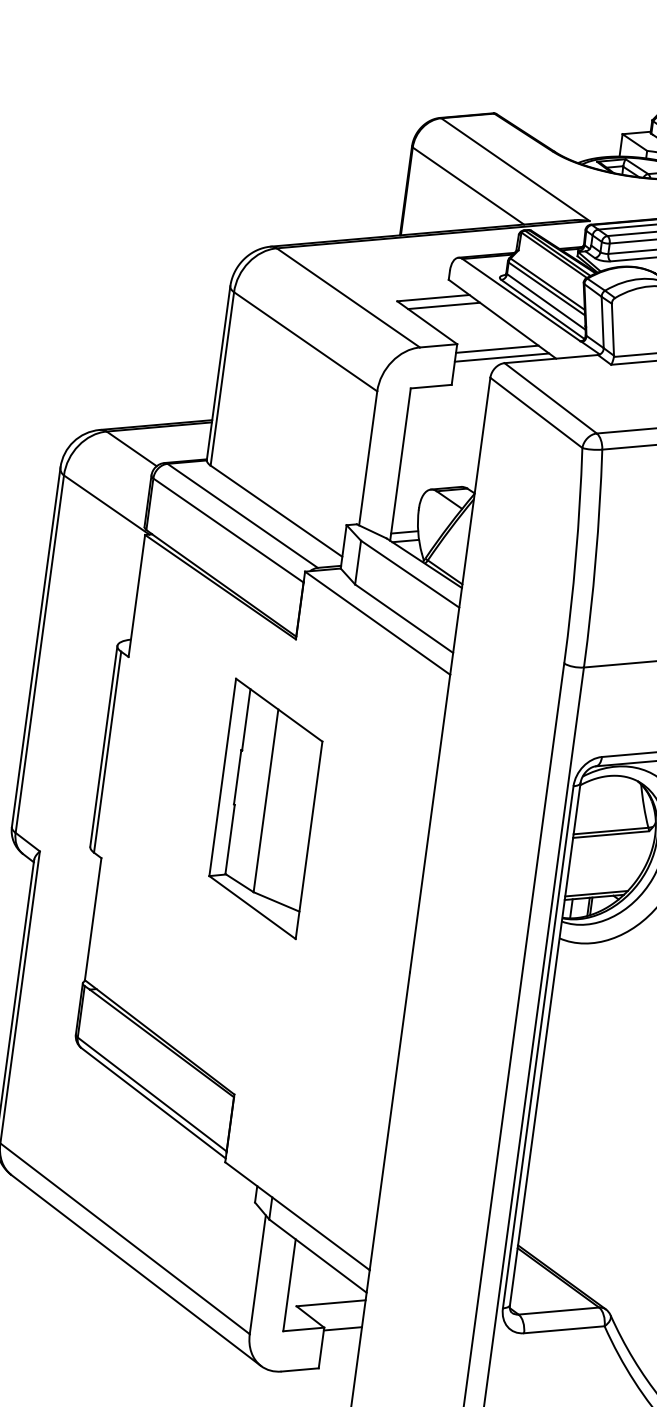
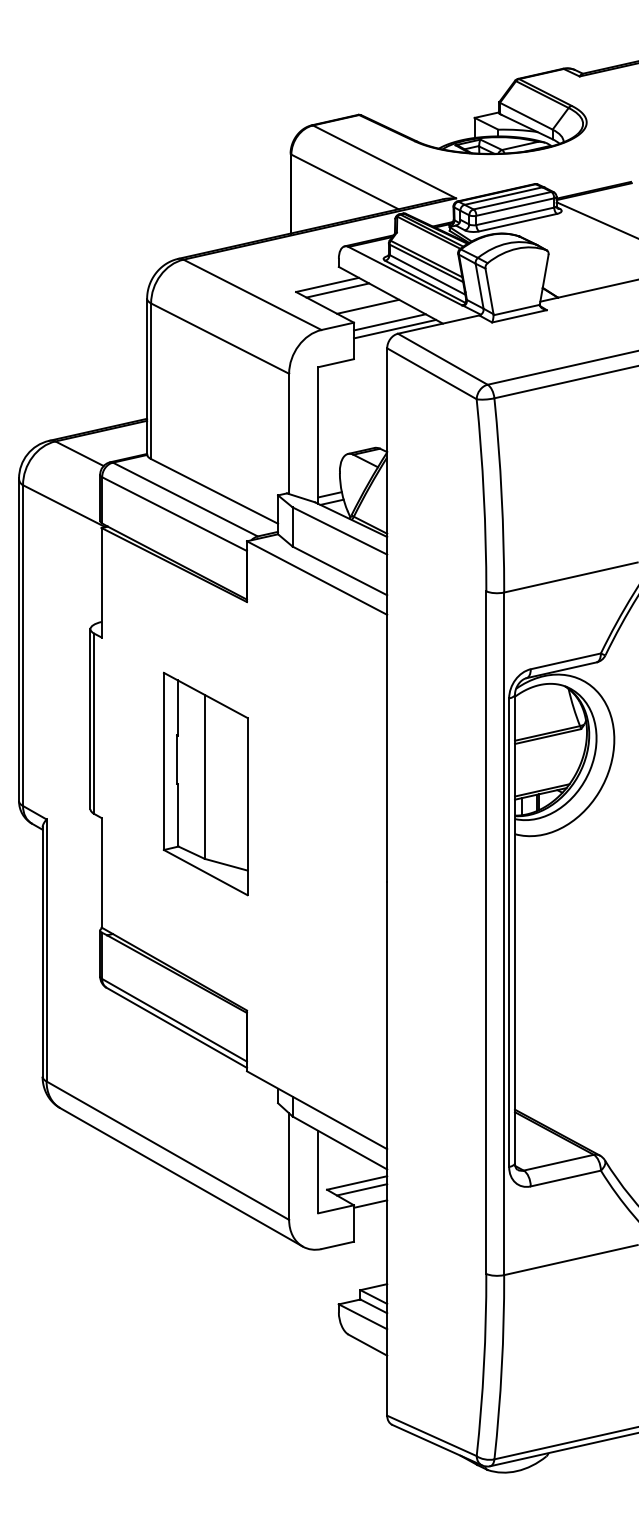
line: (475, 328) -> (368, 306), added
part: (265, 808) -> (205, 783), moved
line: (335, 1311) -> (361, 1189), added

